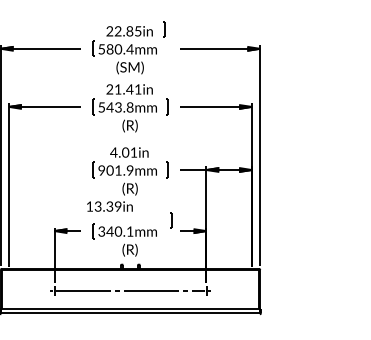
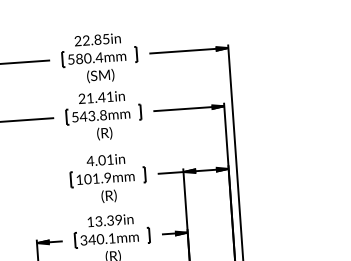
line: (164, 29) -> (136, 54), moved
text: (101, 170) -> (79, 179), 901.9mm -> 101.9mm
text: (109, 206) -> (110, 220), moved
line: (171, 220) -> (149, 235), moved

